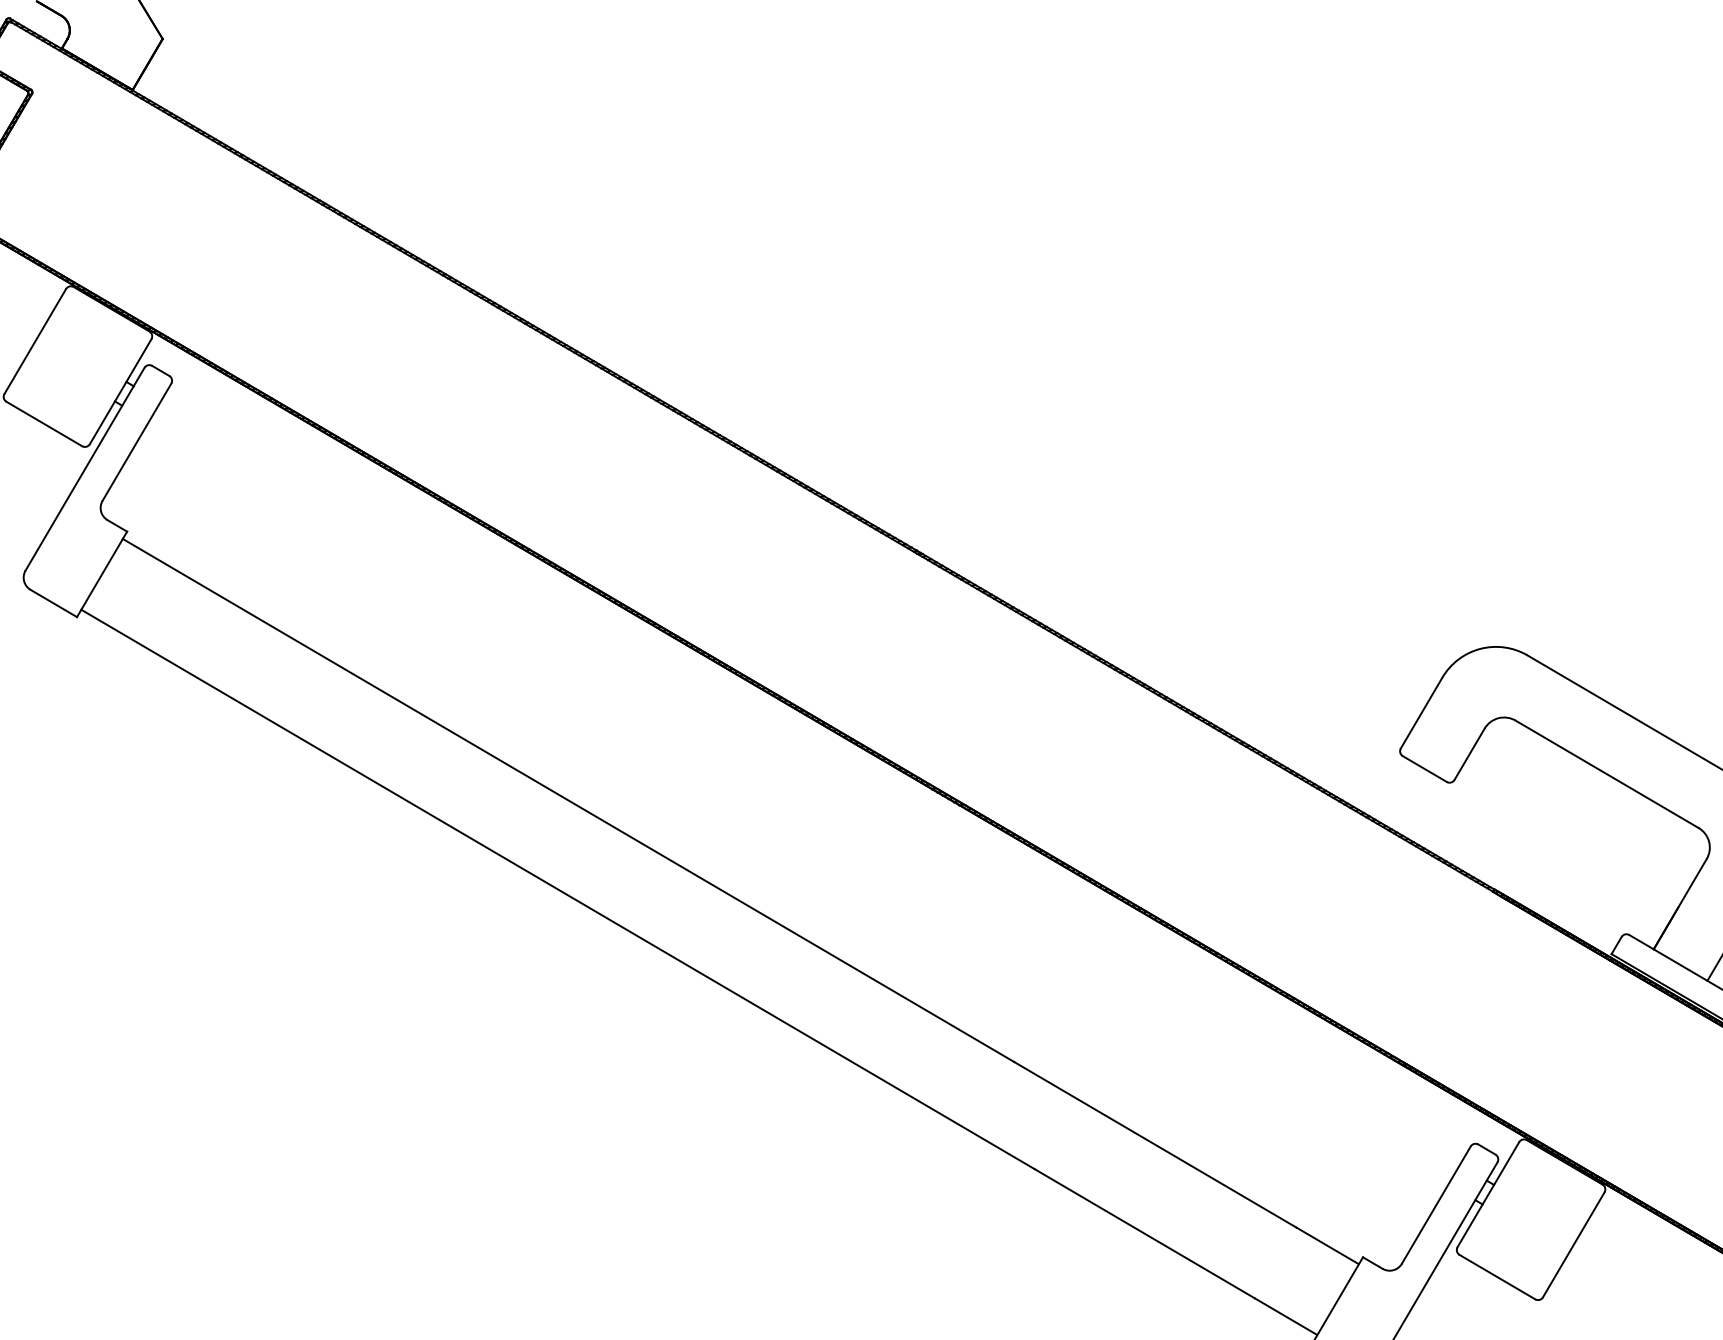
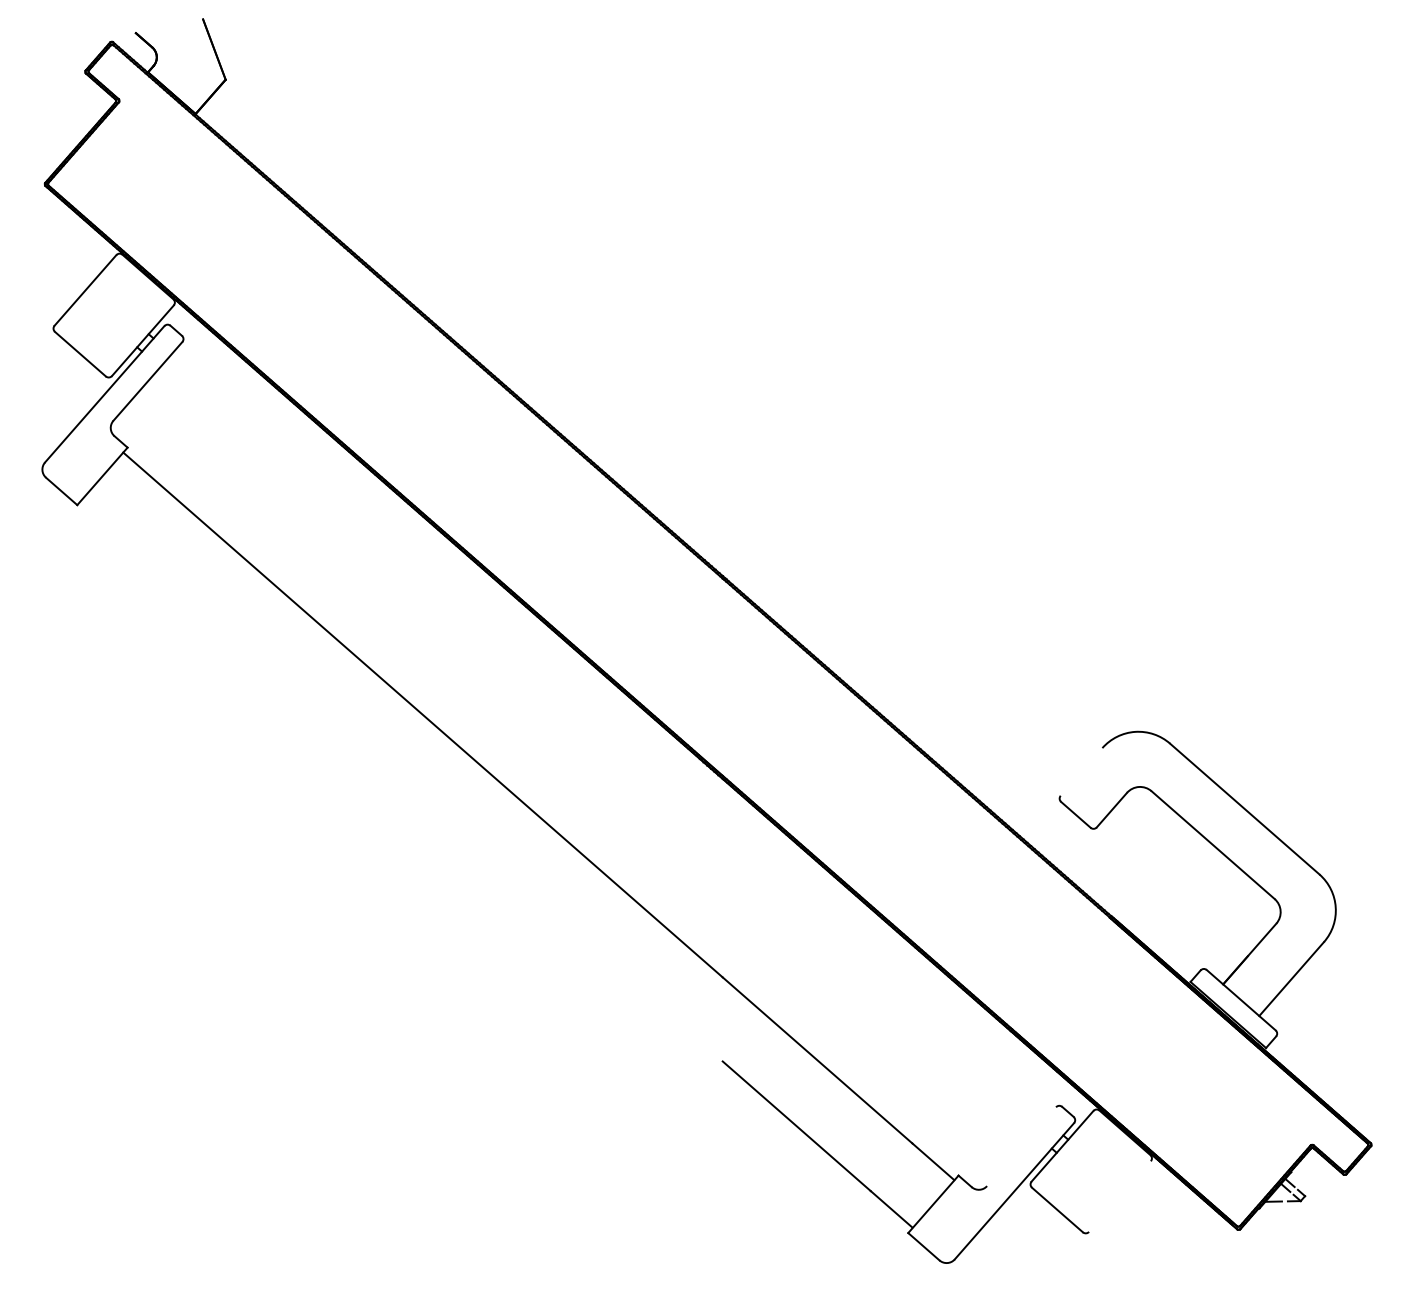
line: (1421, 712) -> (1081, 771), removed
line: (557, 889) -> (401, 780), removed
line: (1436, 1204) -> (1021, 1146), removed
line: (1573, 1244) -> (1119, 1196), removed

